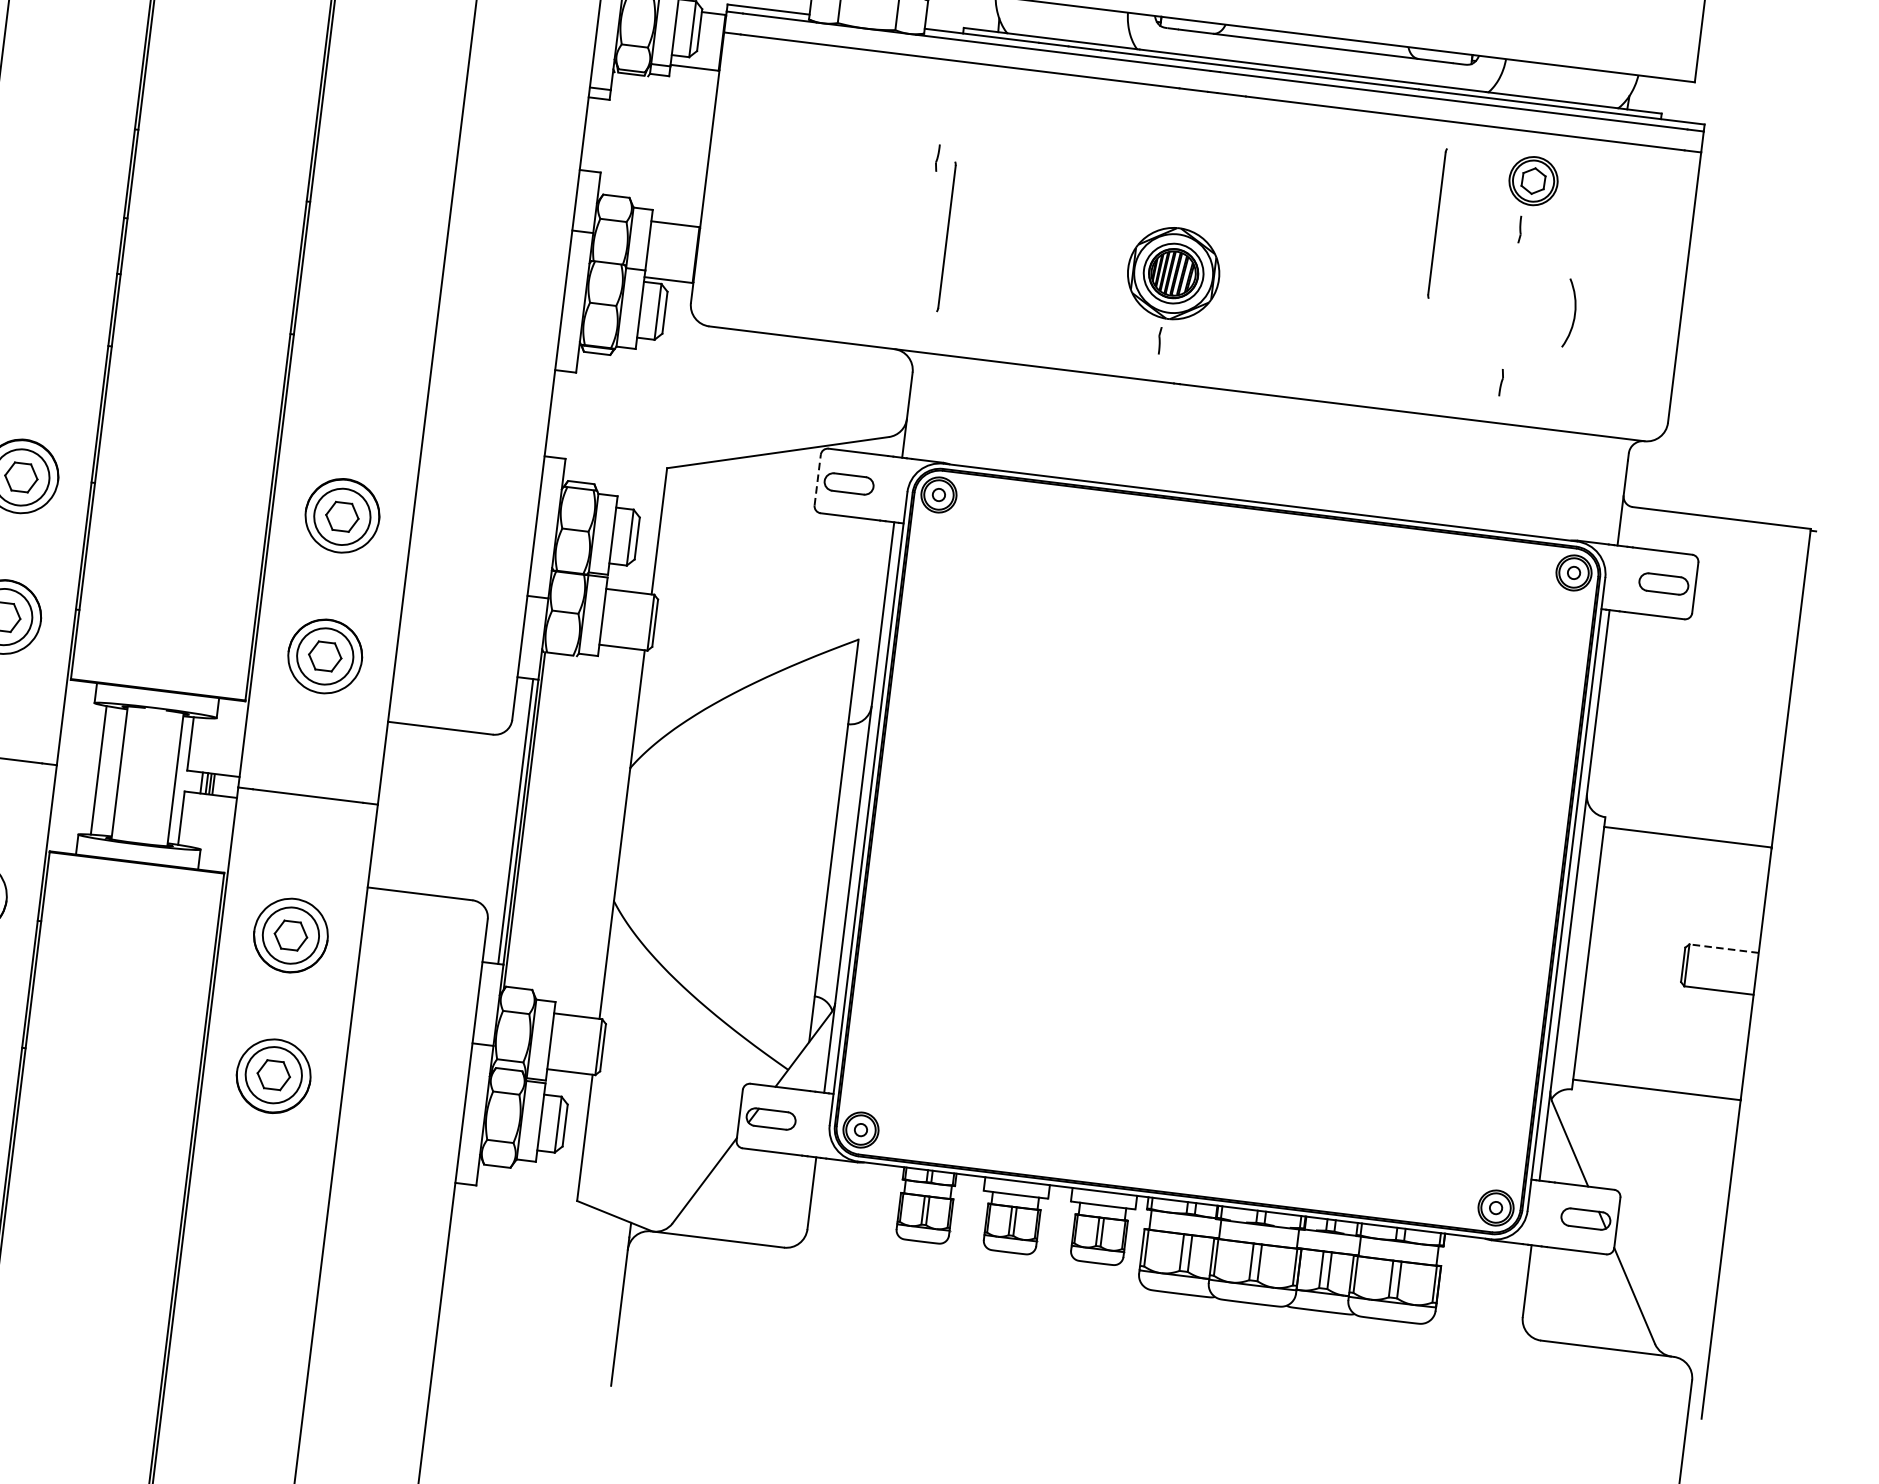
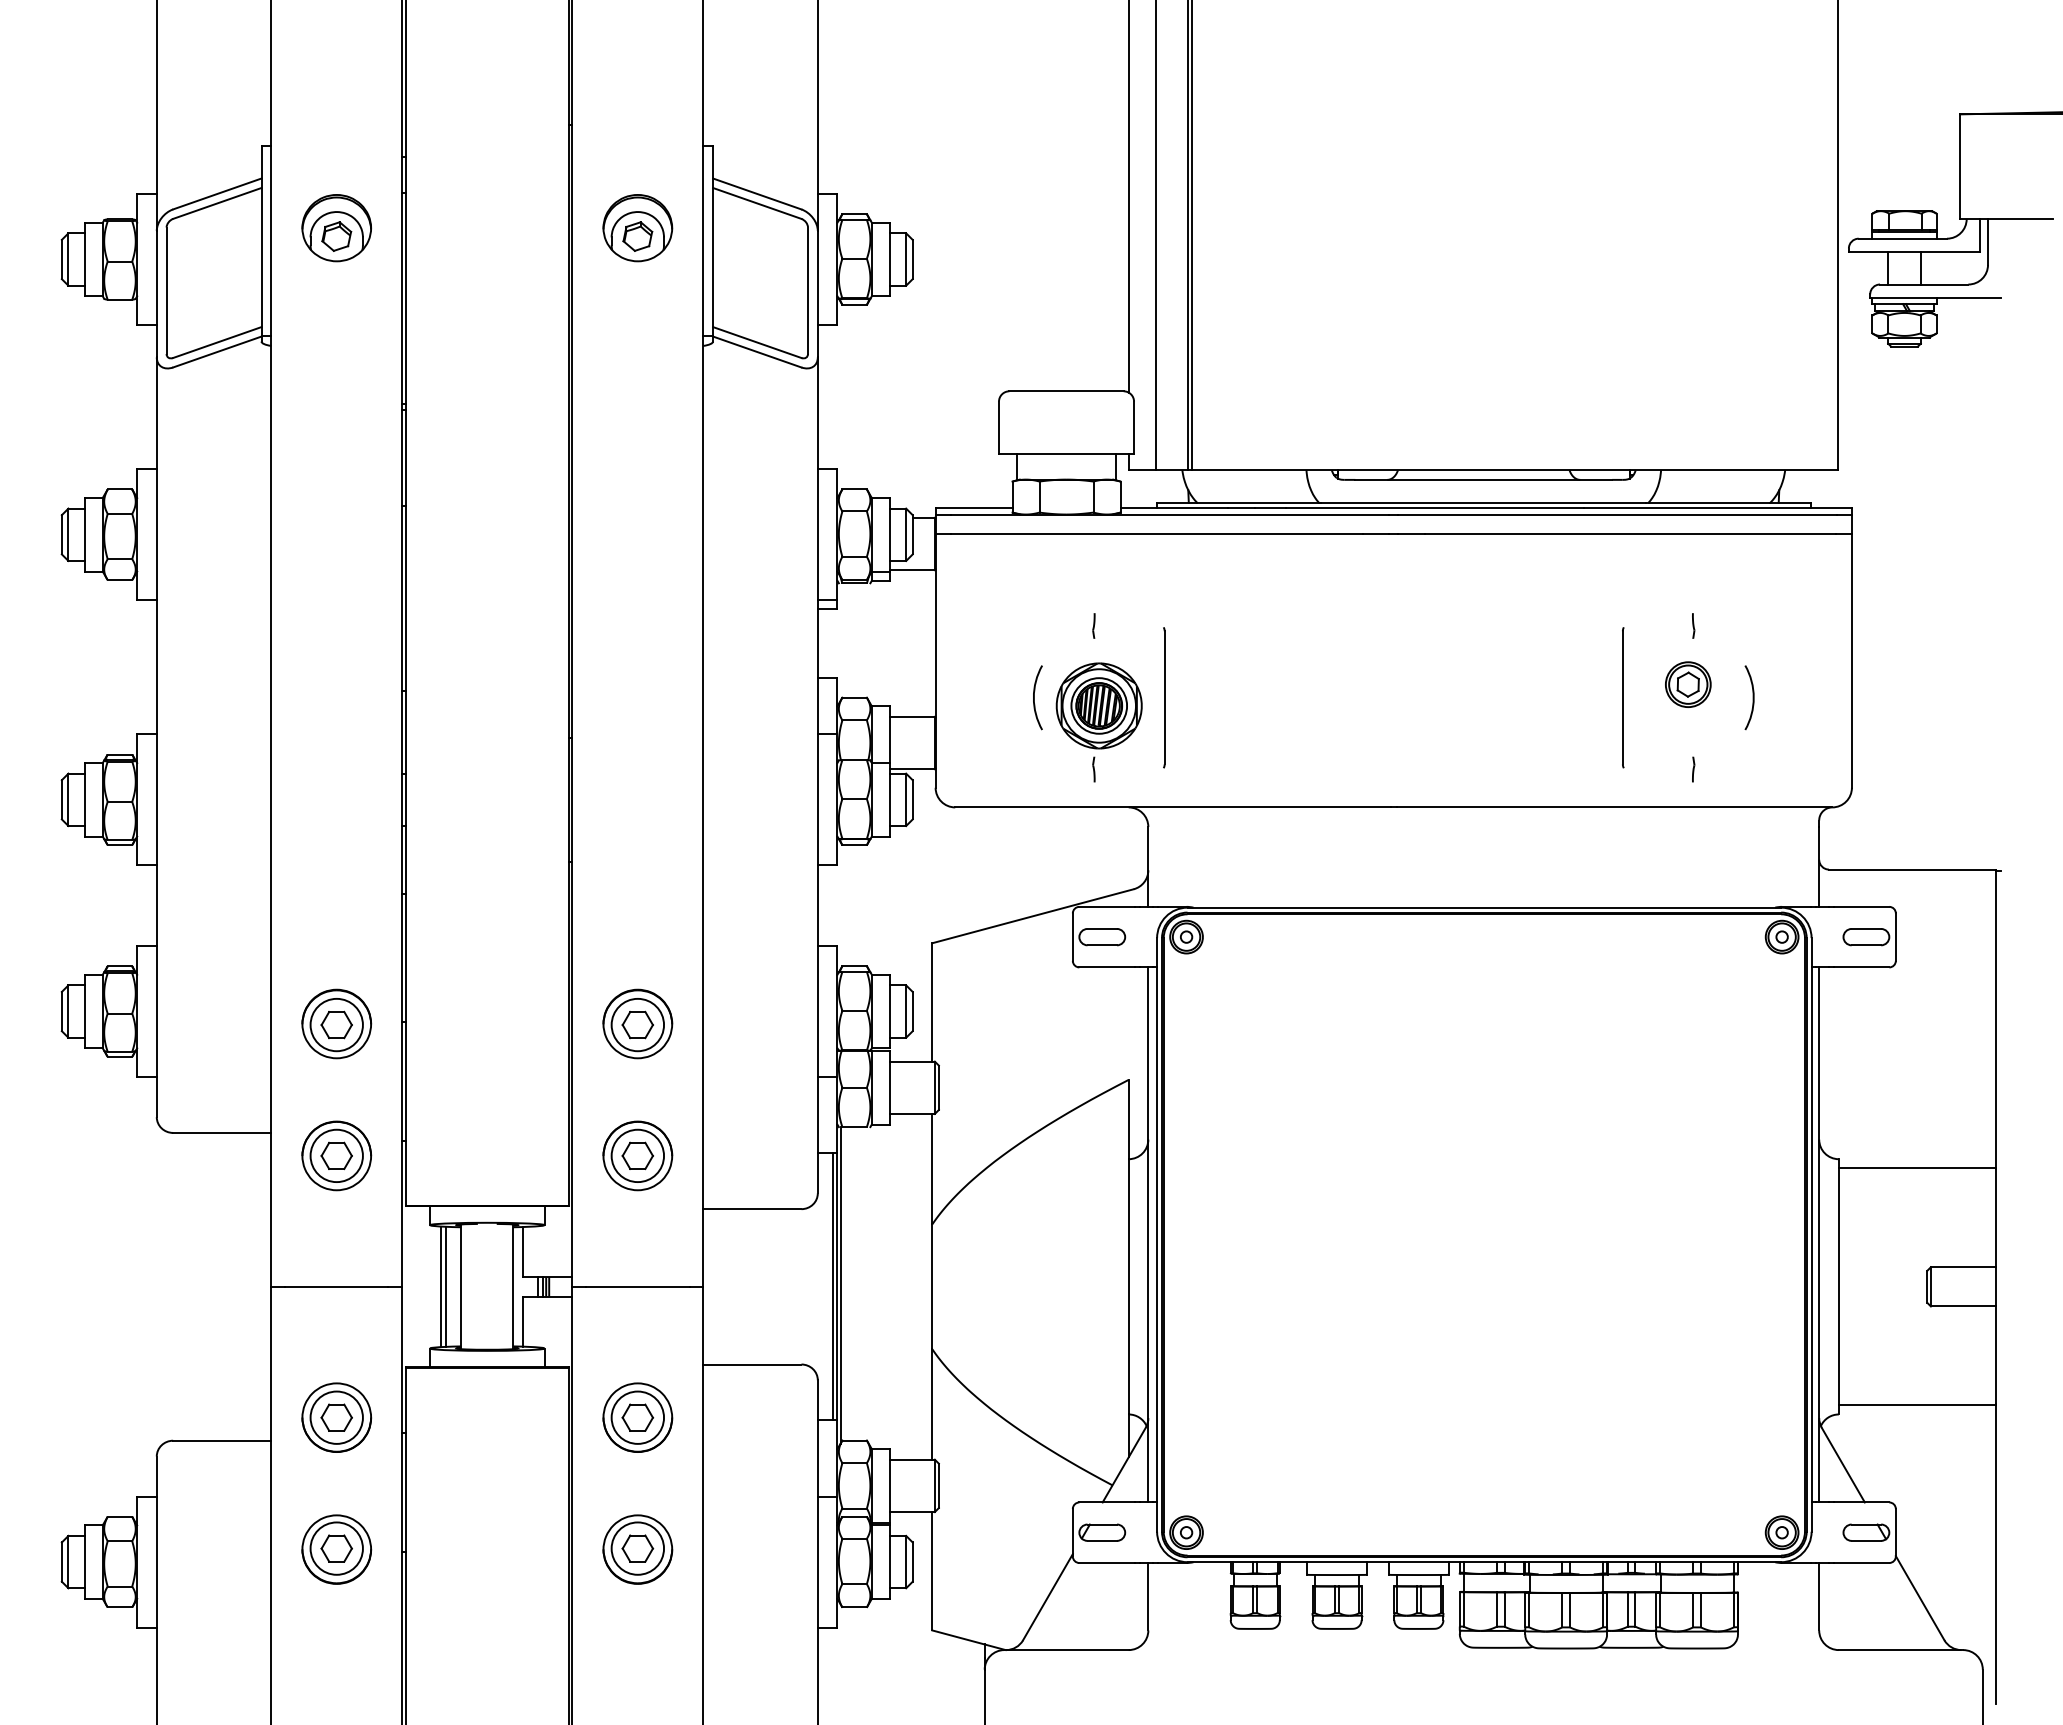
line: (937, 157) -> (1093, 625), moved
part: (1533, 180) -> (1688, 684), moved
arc: (808, 219) -> (1034, 697), added
line: (1437, 223) -> (1623, 697), moved
part: (1170, 291) -> (1098, 722), moved
line: (817, 480) -> (1072, 937), dashed -> solid
line: (104, 770) -> (446, 1286), added
line: (1723, 948) -> (1962, 1267), dashed -> solid

